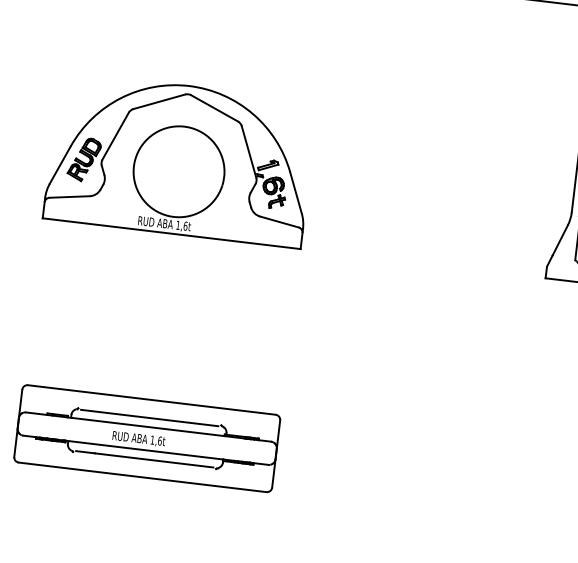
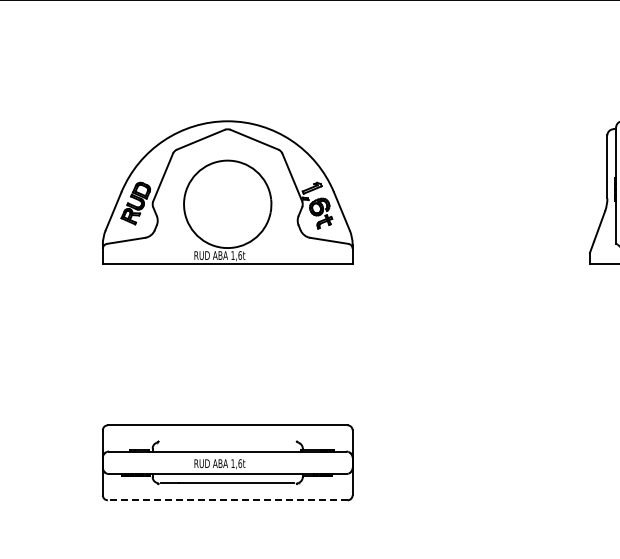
line: (149, 417) -> (227, 442), removed
line: (142, 477) -> (227, 500), solid -> dashed

